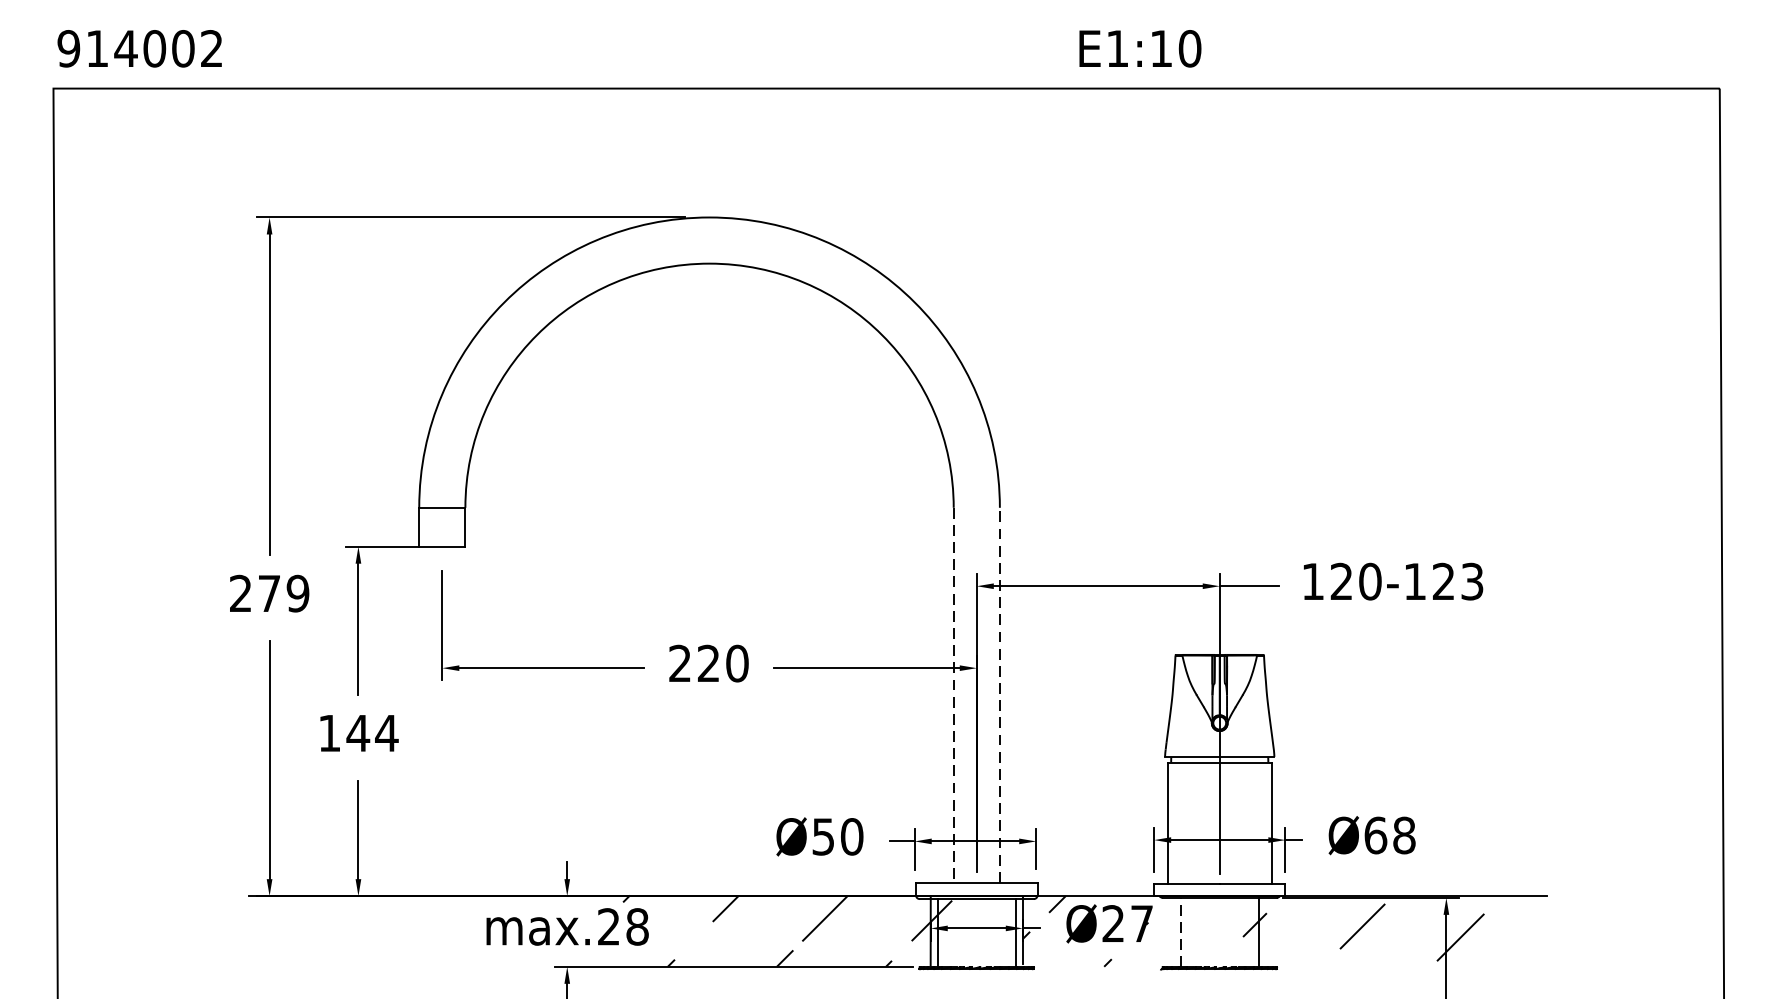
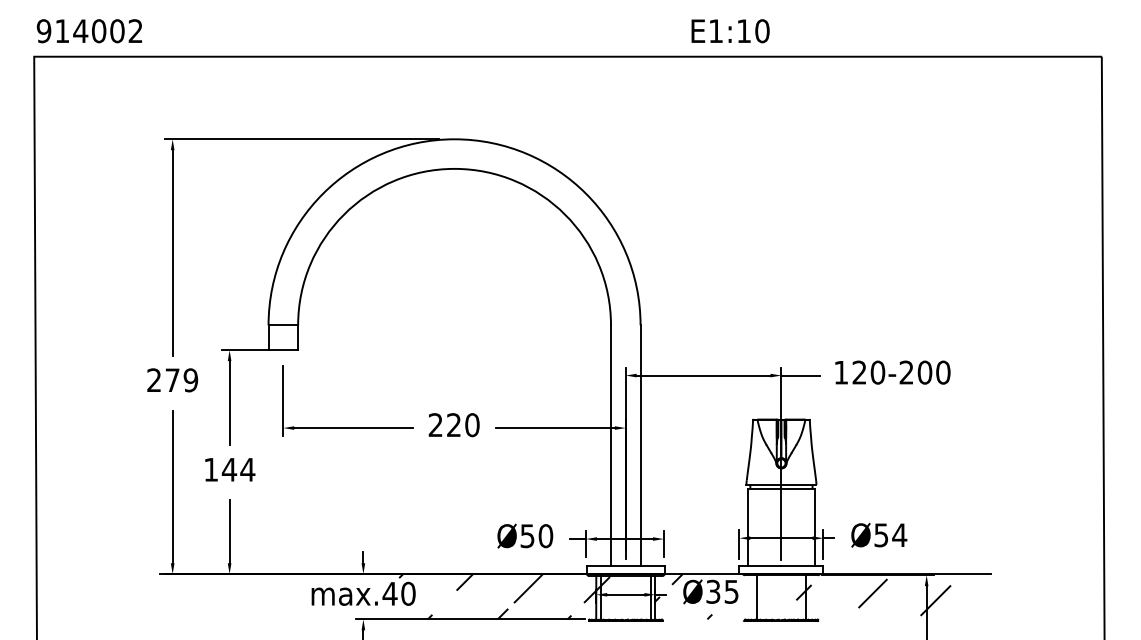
text: (1443, 581) -> (924, 372), 120-123 -> 120-200
line: (999, 693) -> (640, 444), dashed -> solid
line: (954, 695) -> (611, 445), dashed -> solid
text: (1389, 835) -> (890, 535), Ø68 -> Ø54
text: (1127, 923) -> (722, 591), Ø27 -> Ø35
text: (622, 926) -> (398, 593), max.28 -> max.40
line: (1180, 931) -> (756, 596), dashed -> solid

